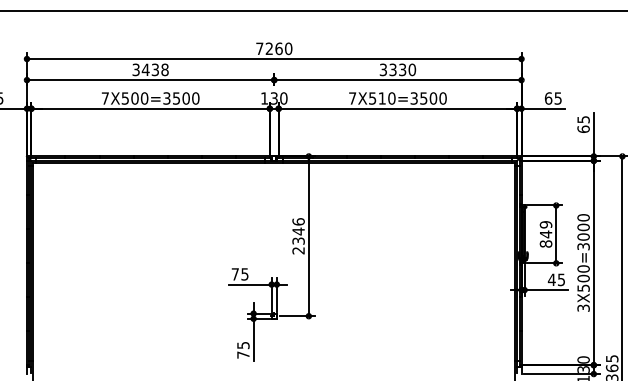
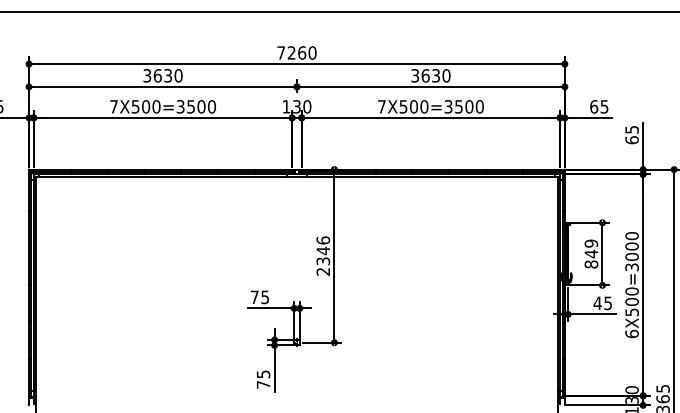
text: (154, 69) -> (167, 75), 3438 -> 3630
text: (392, 69) -> (425, 75), 3330 -> 3630
text: (382, 98) -> (414, 106), 7X510=3500 -> 7X500=3500
text: (583, 307) -> (631, 333), 3X500=3000 -> 6X500=3000

